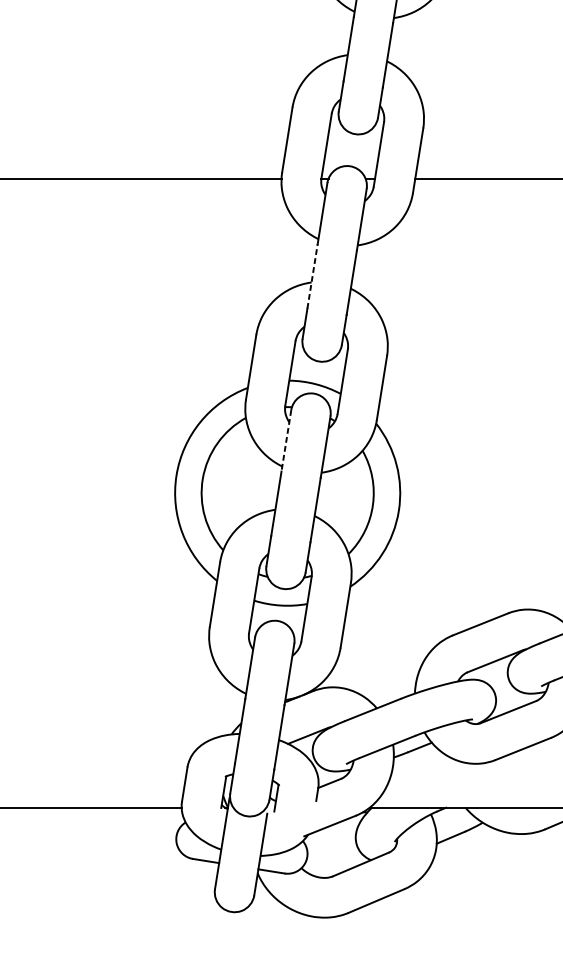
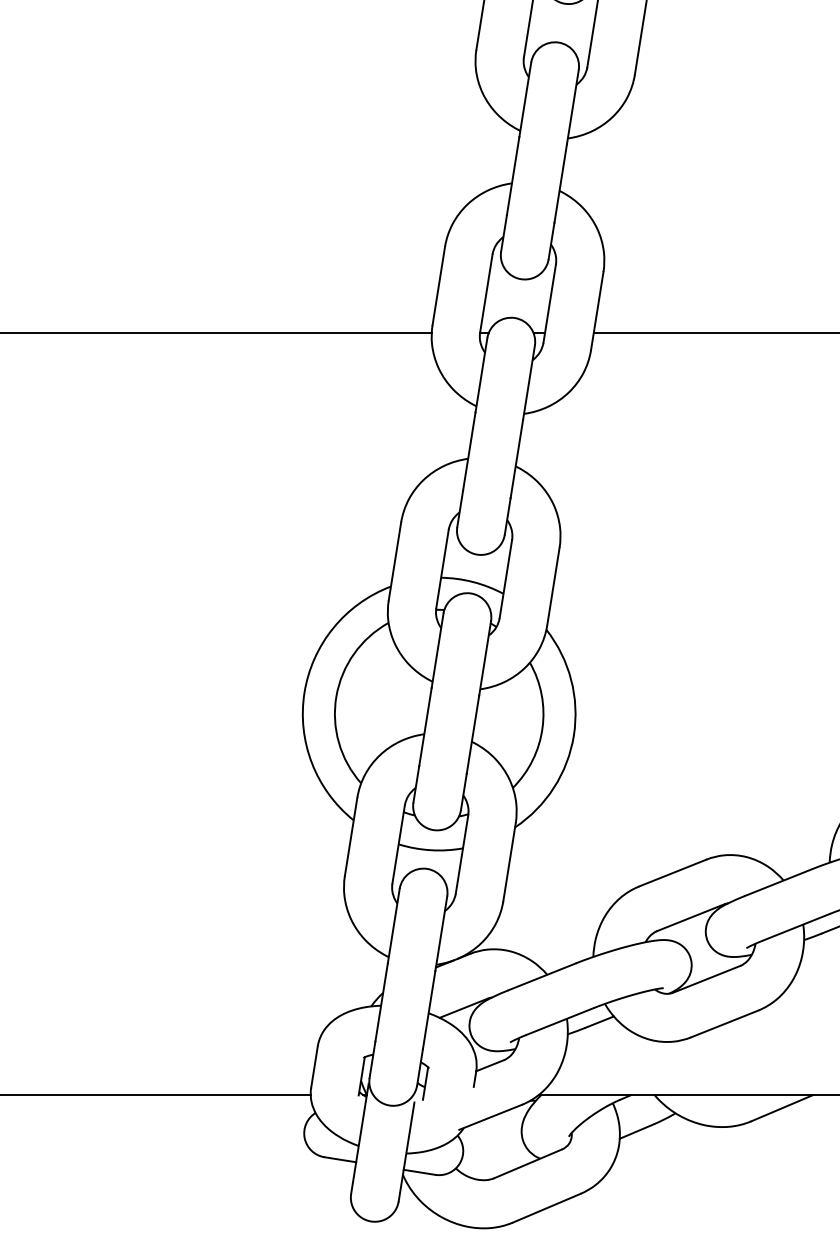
line: (312, 276) -> (469, 451), dashed -> solid
line: (286, 440) -> (437, 650), dashed -> solid

